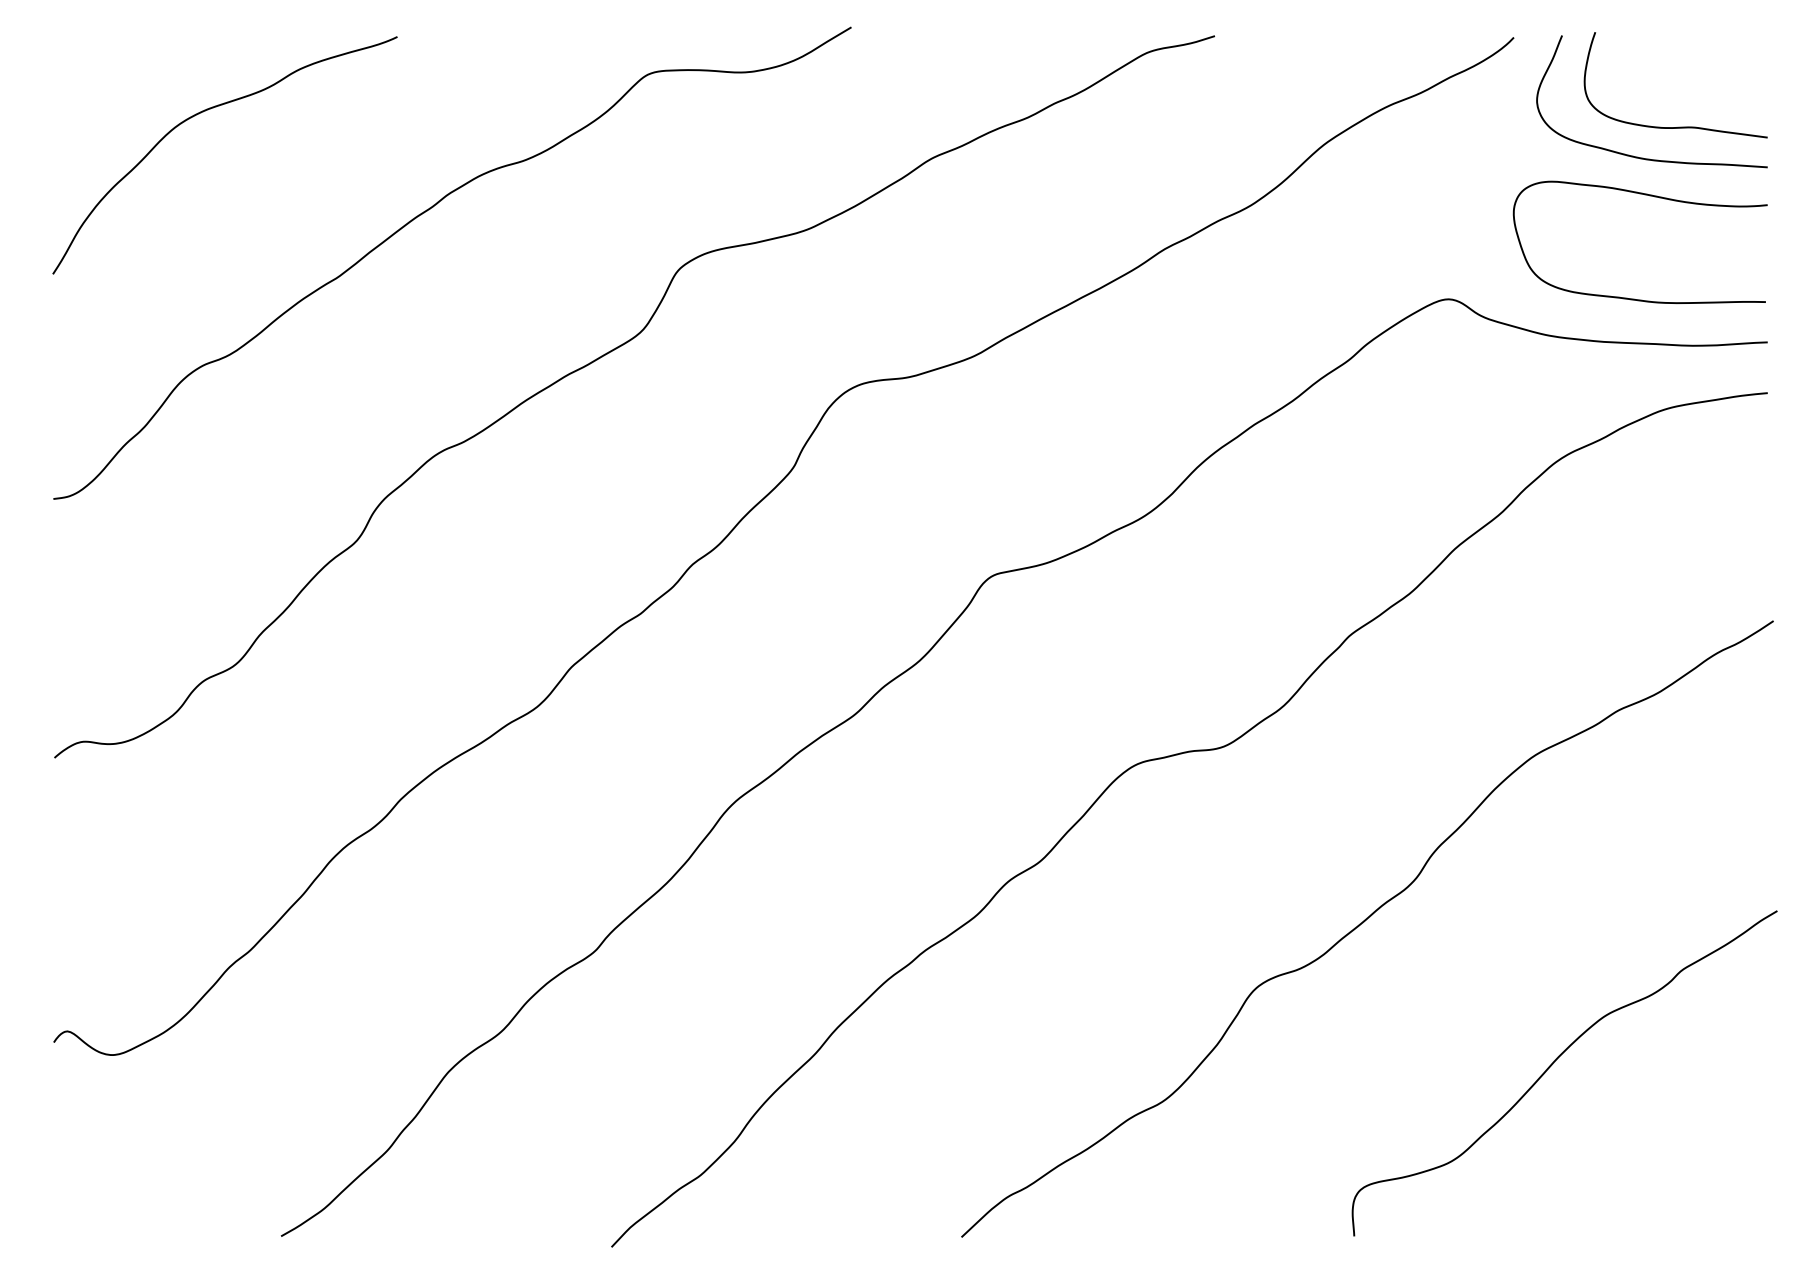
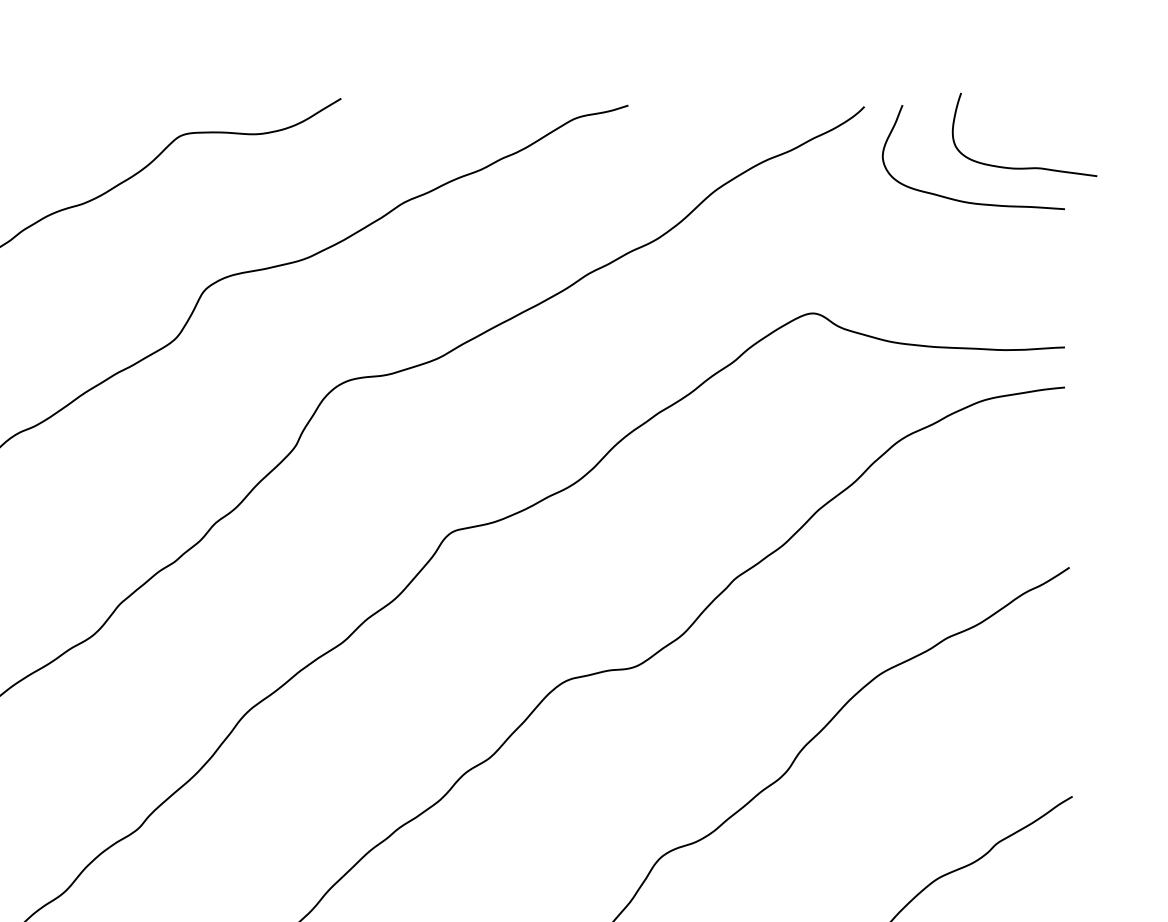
curve: (1678, 126) -> (1026, 167), moved
curve: (1649, 196) -> (971, 232), removed

